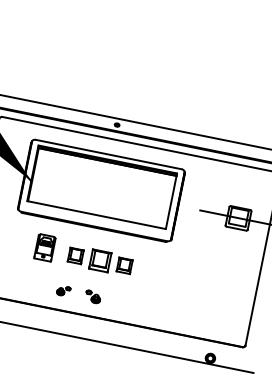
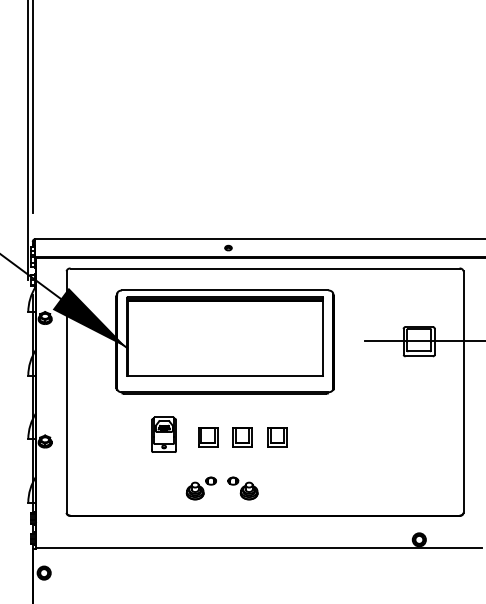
part: (100, 260) -> (242, 437), size x0.71
part: (63, 290) -> (200, 488), size x1.67
part: (92, 296) -> (242, 488), size x1.43

